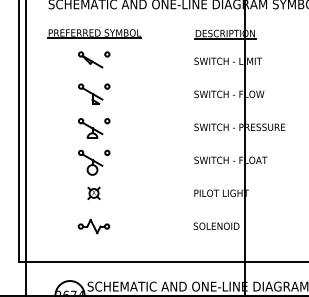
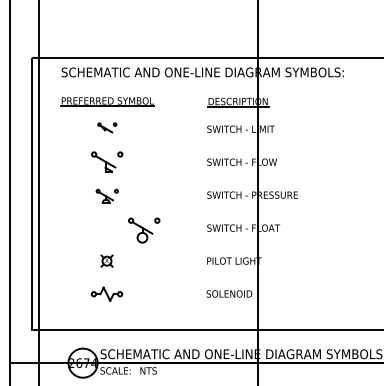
part: (94, 59) -> (107, 127), size x0.6
part: (94, 128) -> (107, 196), size x0.7
part: (94, 162) -> (144, 230), moved

